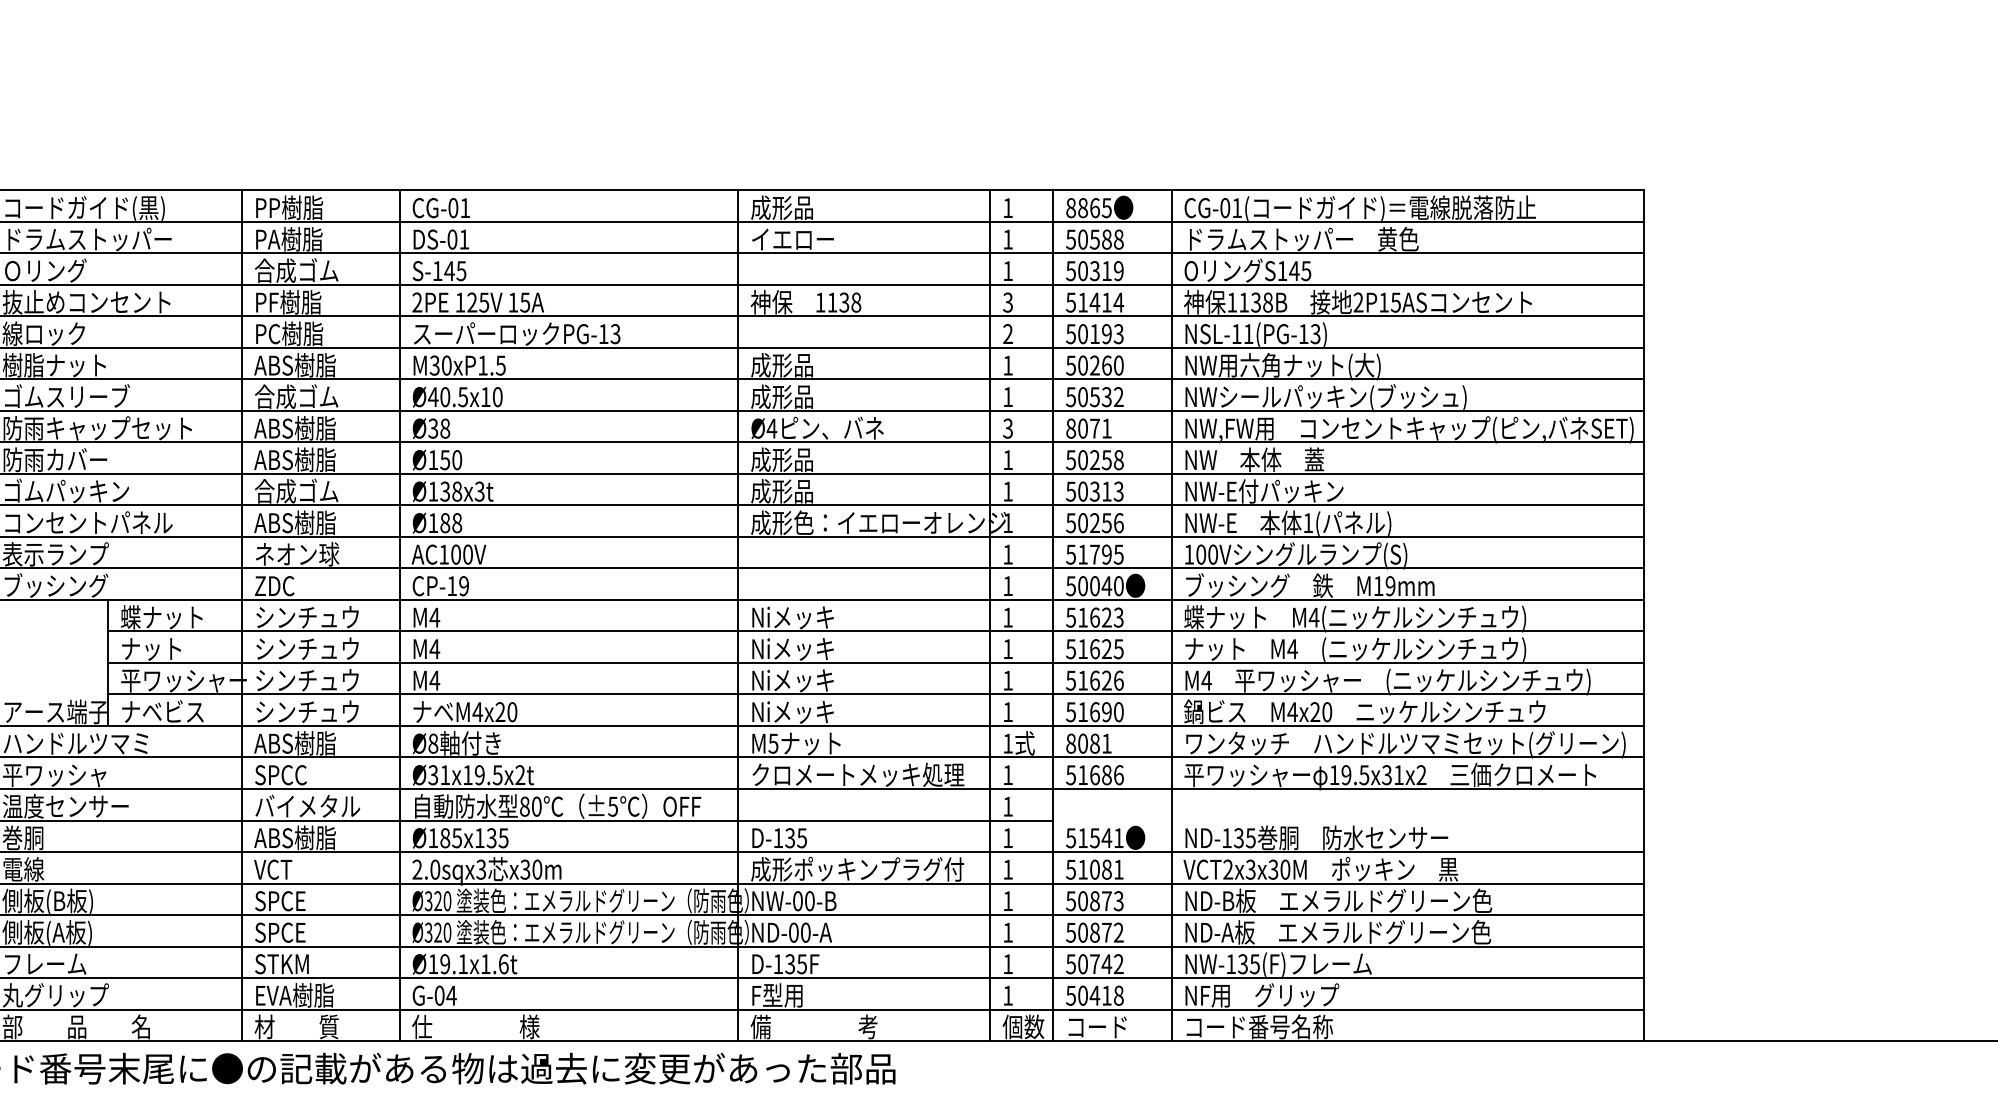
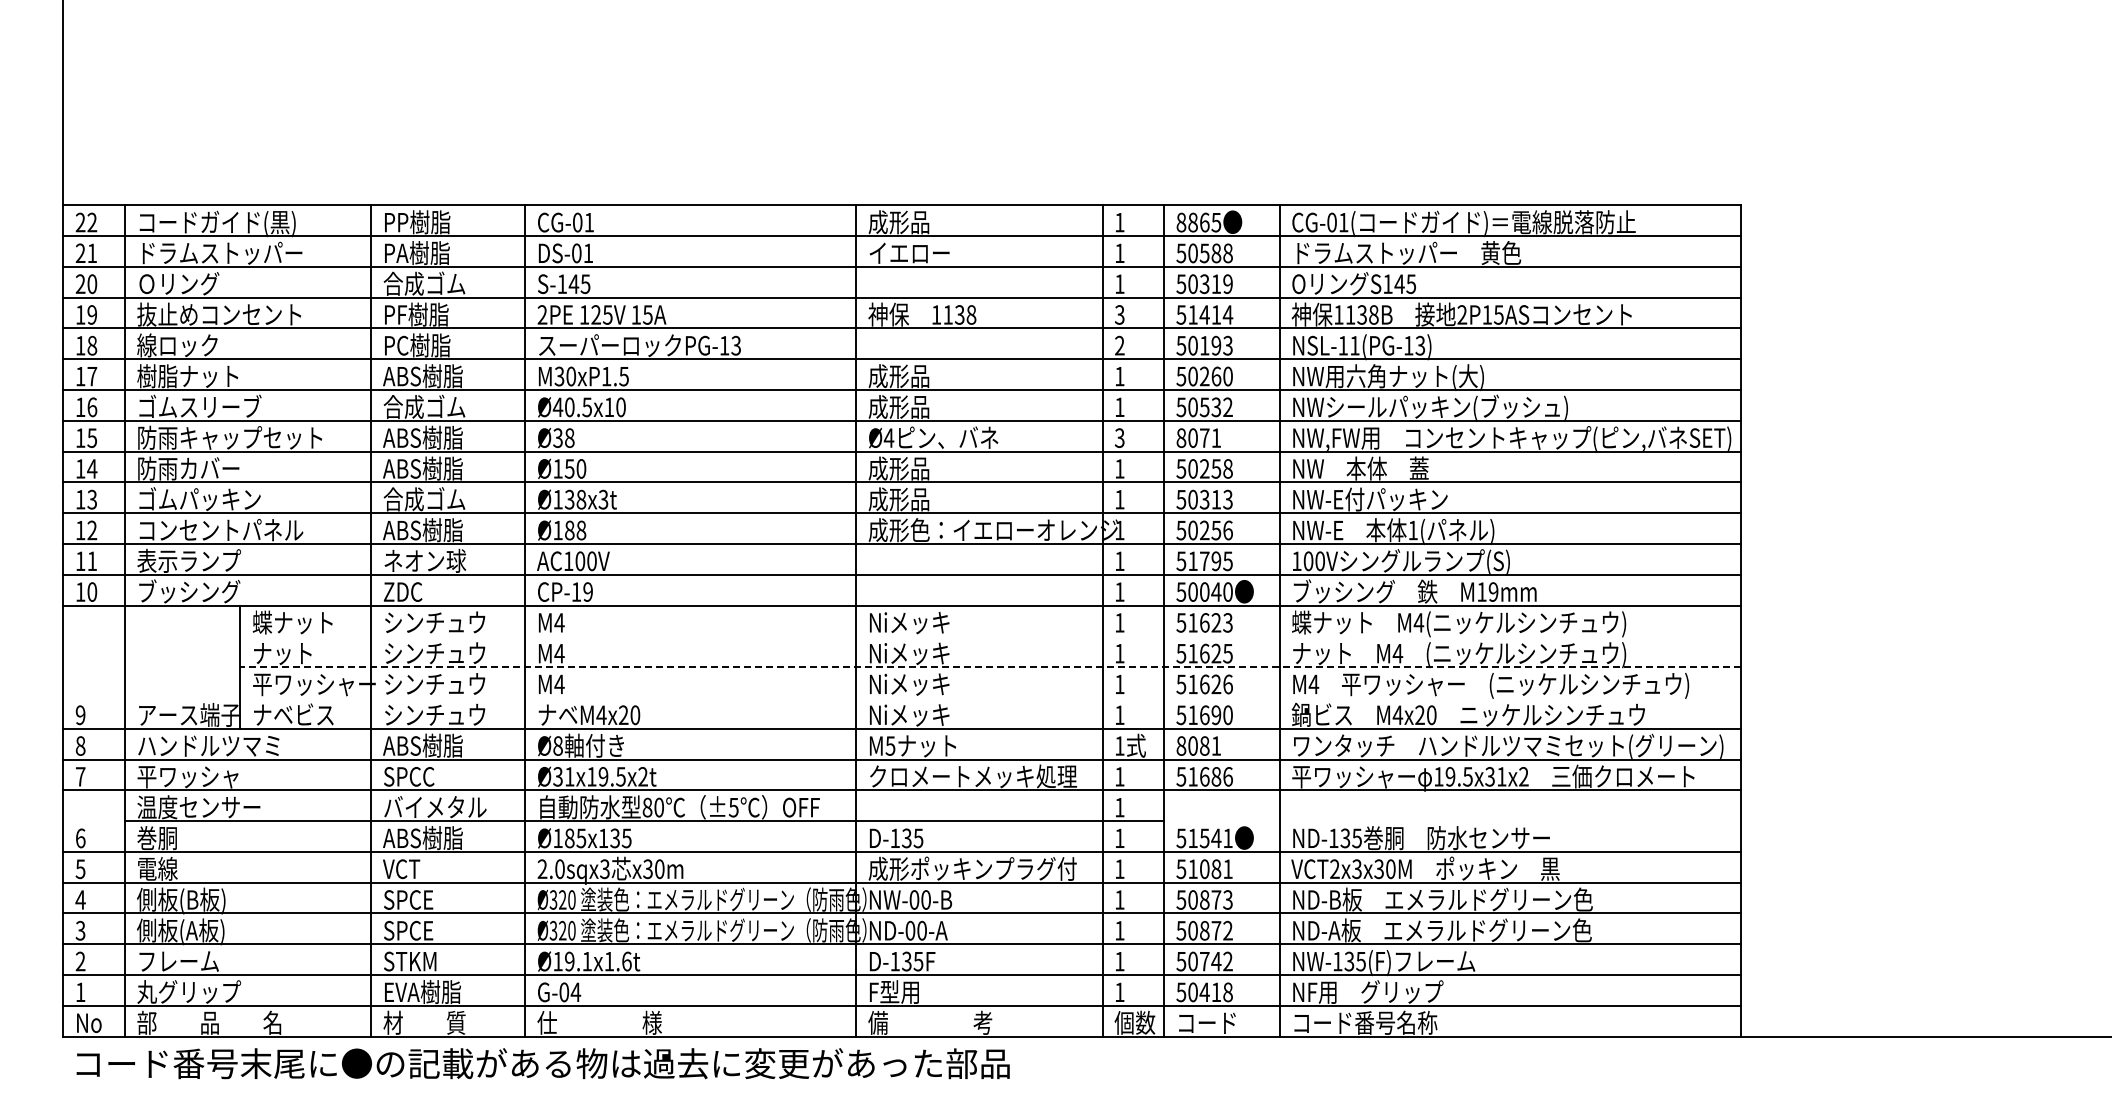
line: (875, 631) -> (990, 636), removed
line: (875, 663) -> (990, 667), solid -> dashed
line: (875, 694) -> (990, 697), removed

